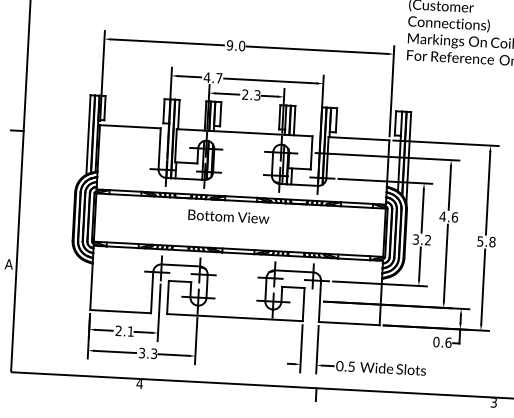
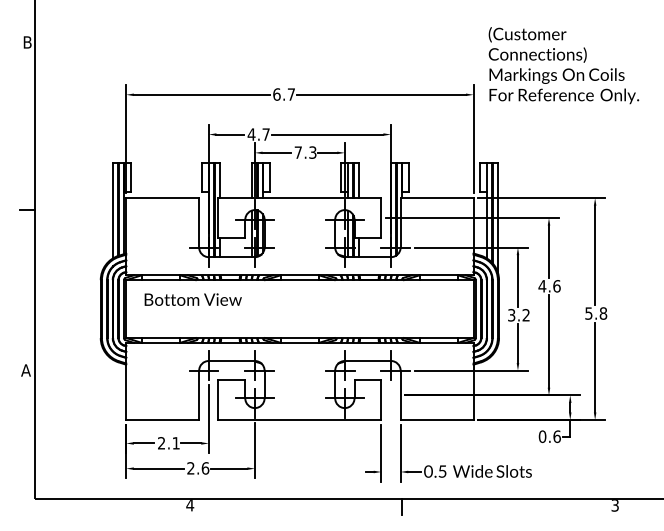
text: (236, 45) -> (284, 94), 9.0 -> 6.7
text: (244, 94) -> (297, 152), 2.3 -> 7.3
text: (228, 216) -> (192, 299), moved
text: (148, 353) -> (198, 468), 3.3 -> 2.6

